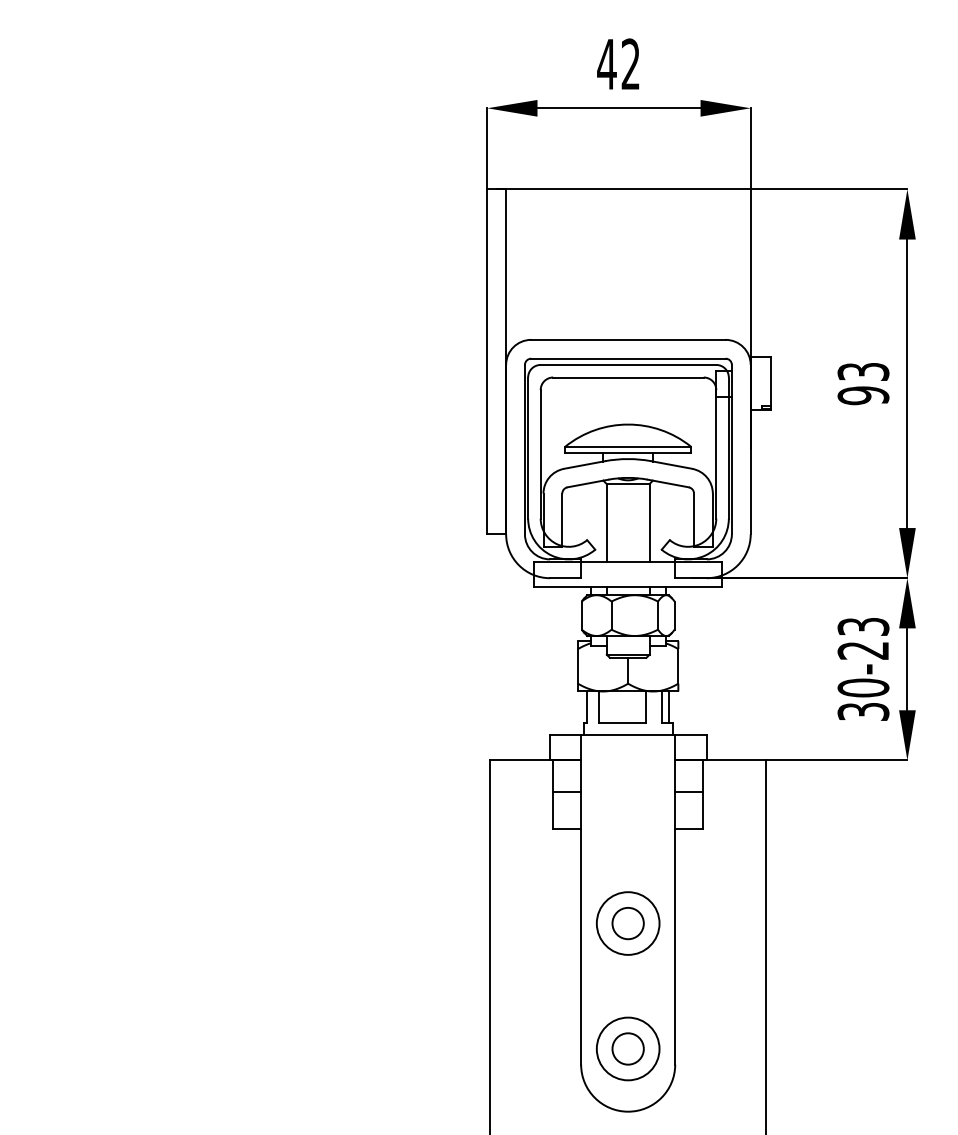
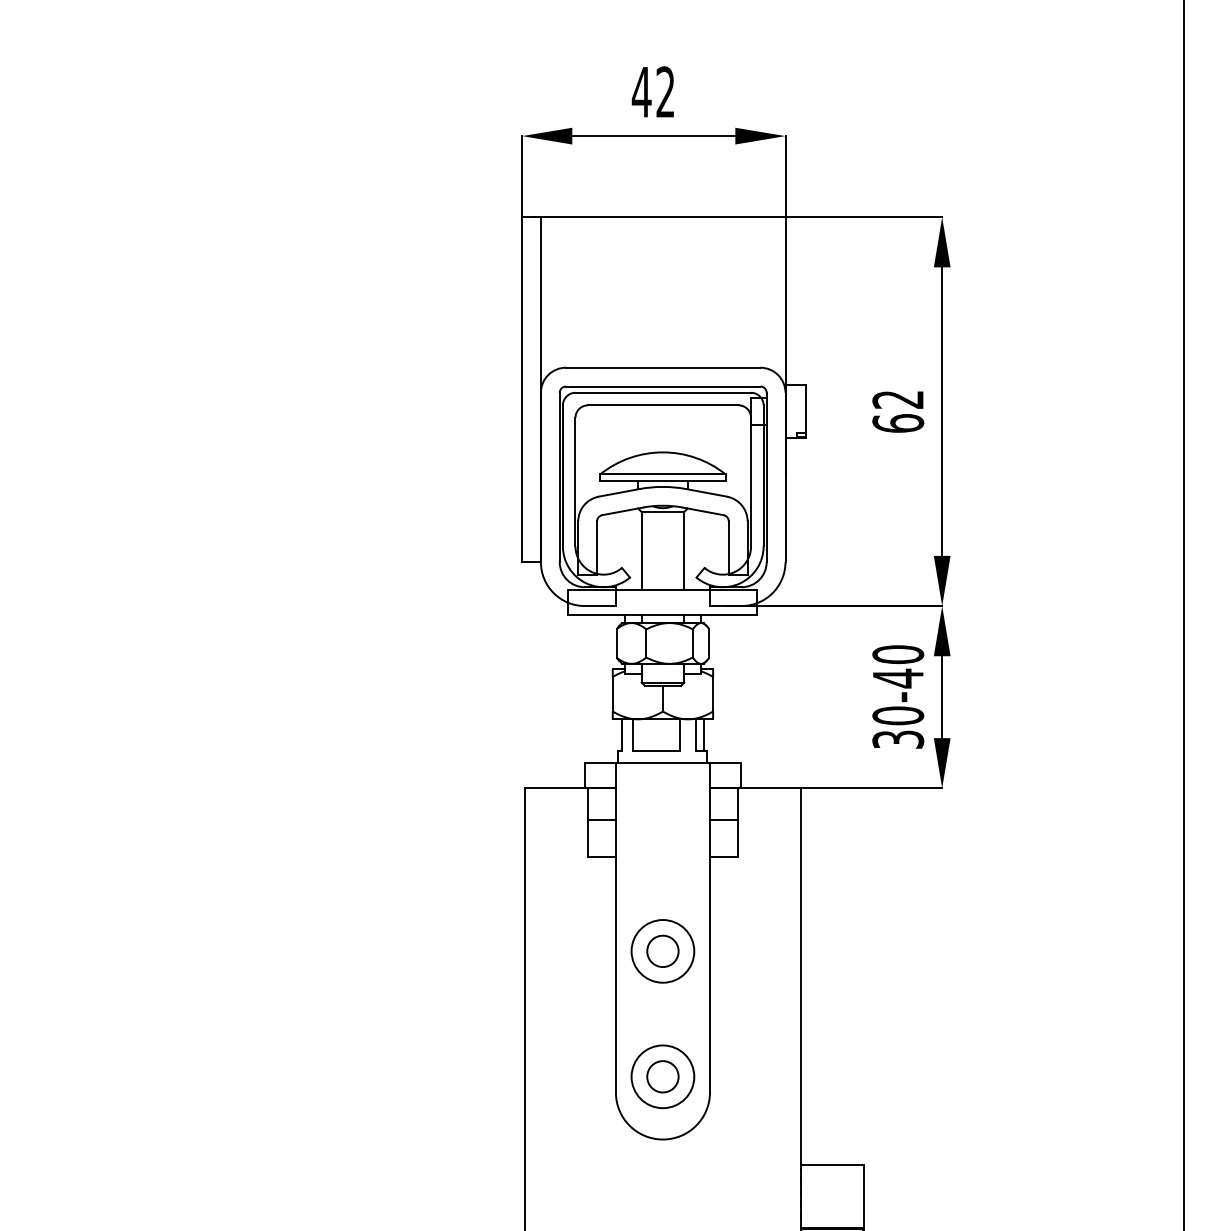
text: (863, 383) -> (898, 411), 93 -> 62
text: (863, 638) -> (898, 666), 30-23 -> 30-40

